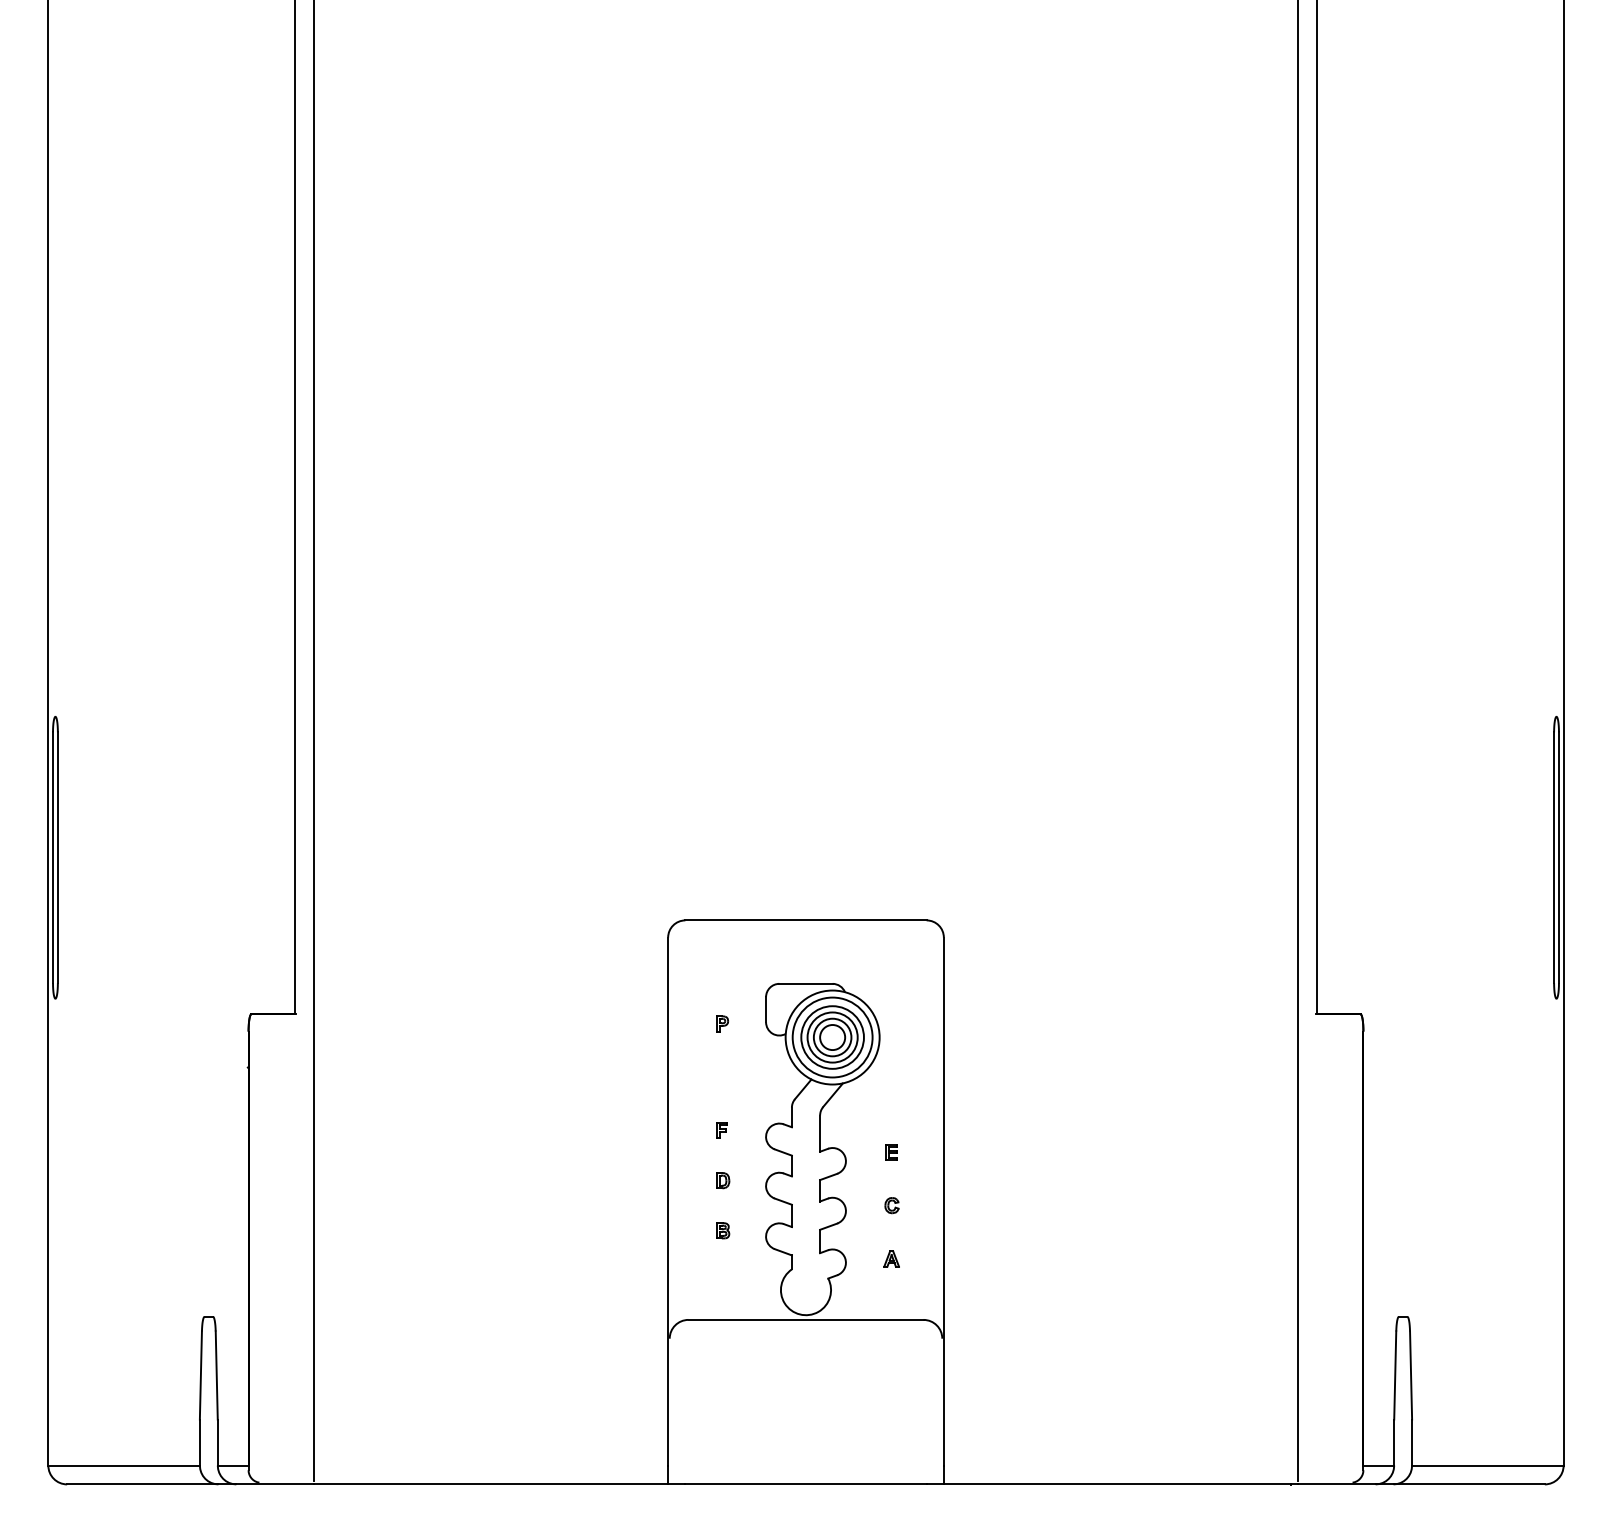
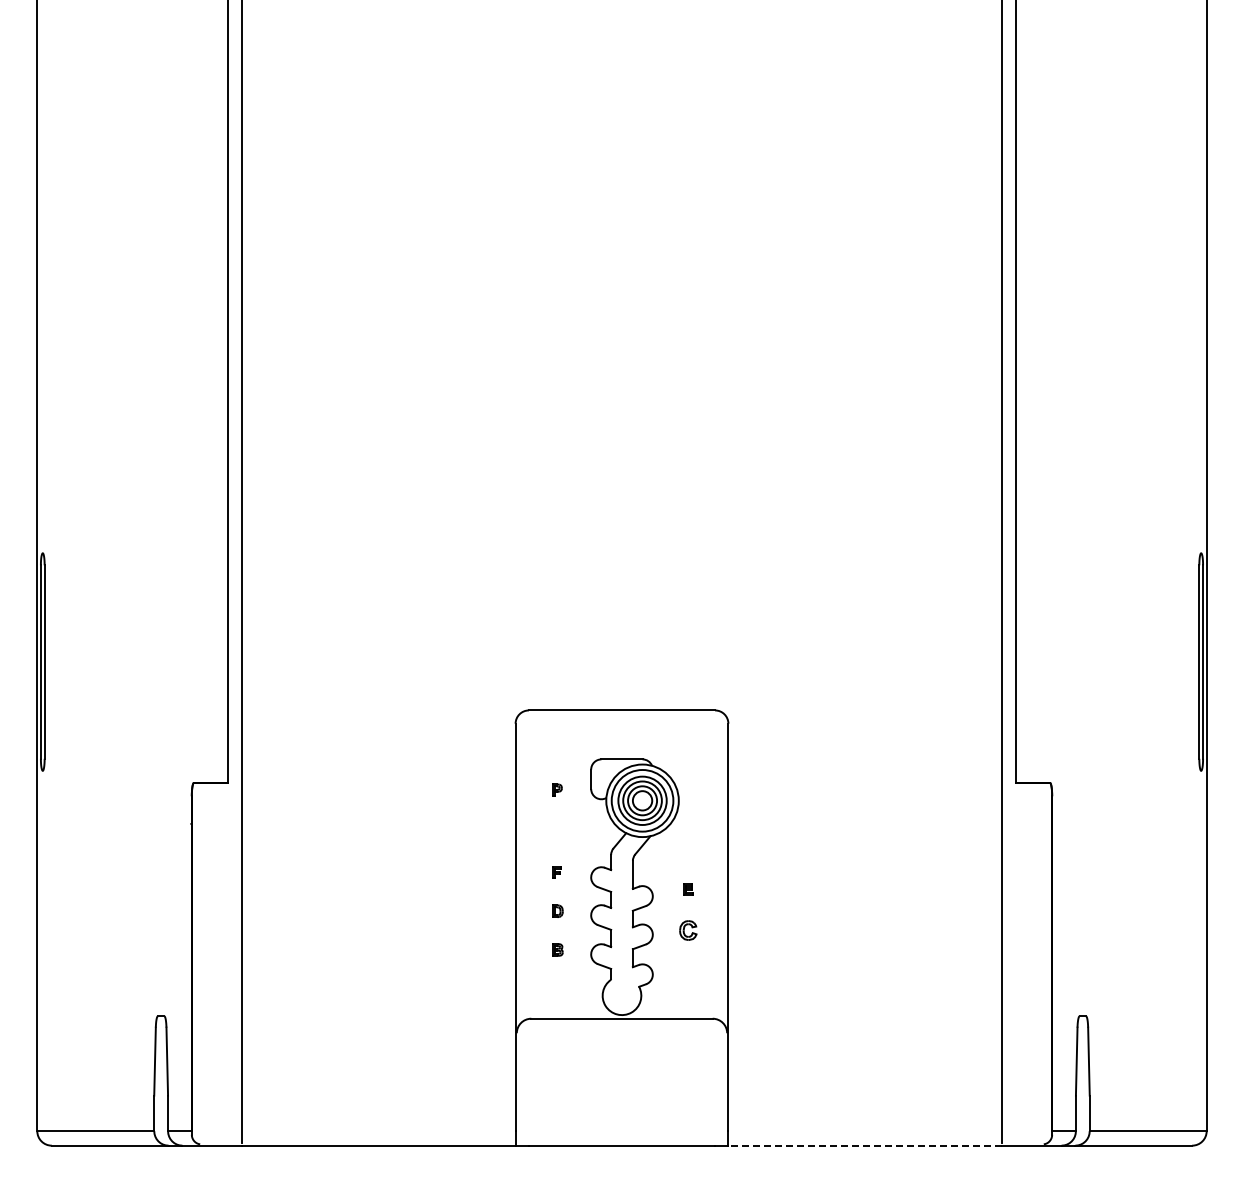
part: (892, 1205) -> (688, 930), size x1.6
part: (890, 1258) -> (687, 971), removed
line: (1121, 1484) -> (865, 1145), solid -> dashed

